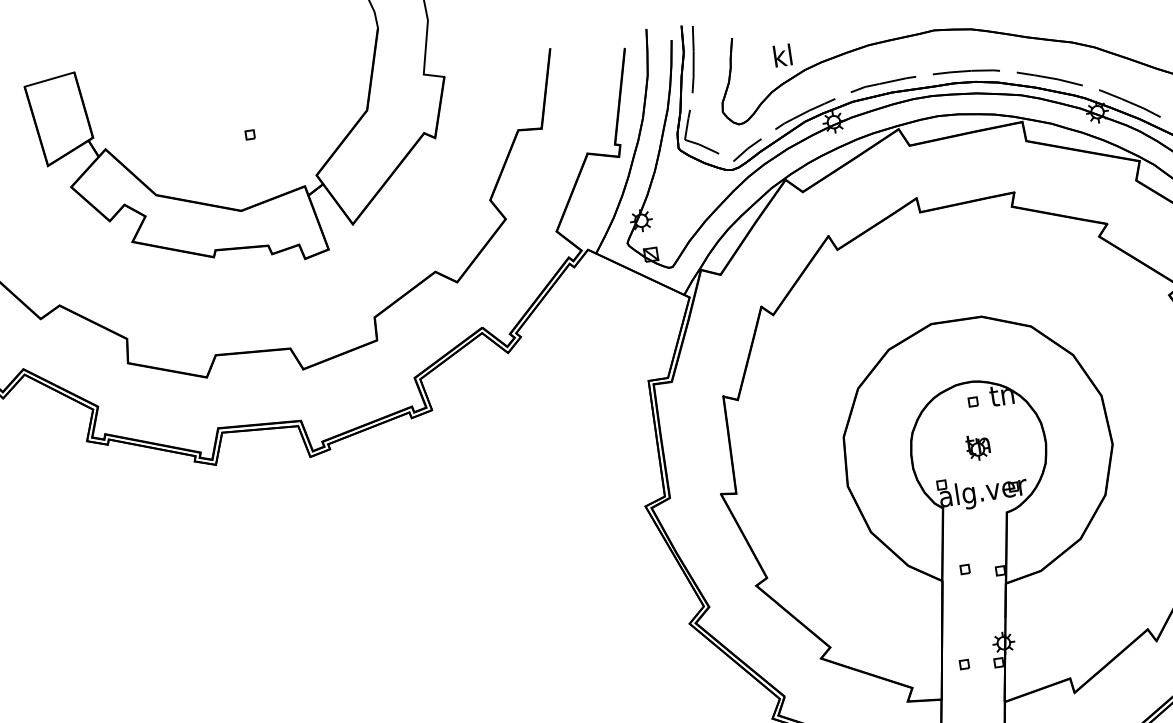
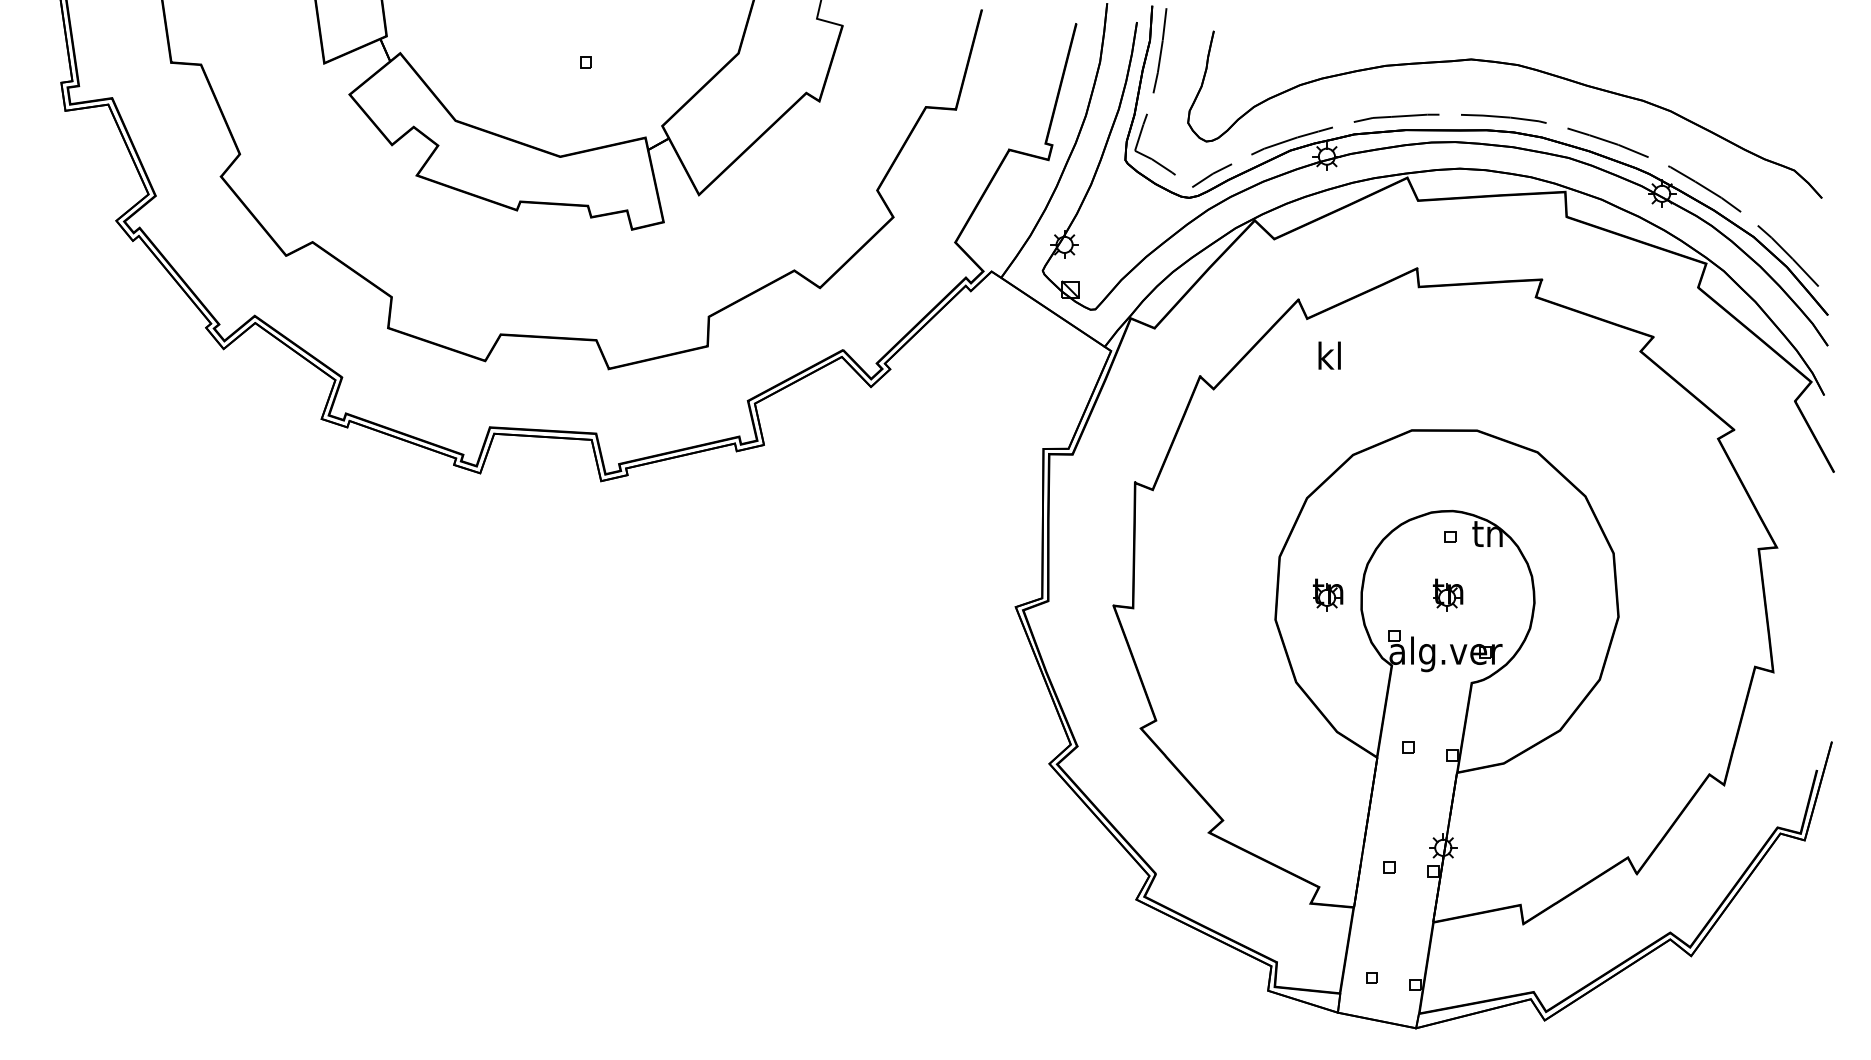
text: (782, 55) -> (1329, 355), moved
part: (885, 460) -> (1328, 594), added

